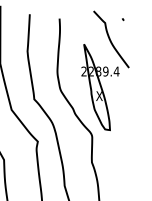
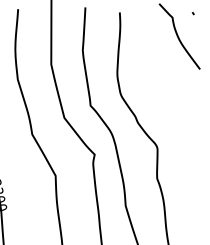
part: (100, 87) -> (167, 91), removed

